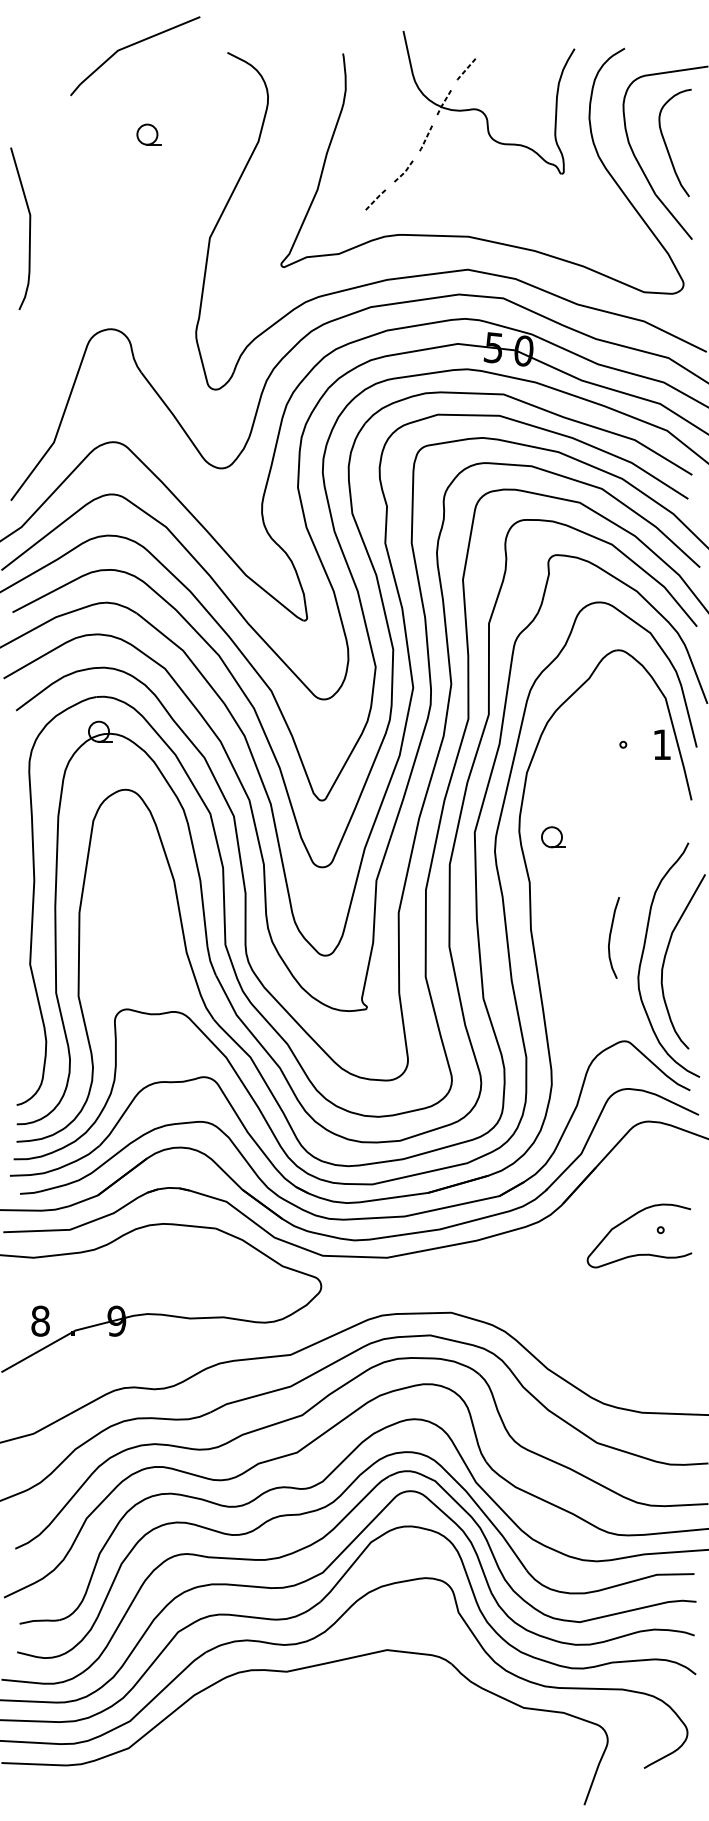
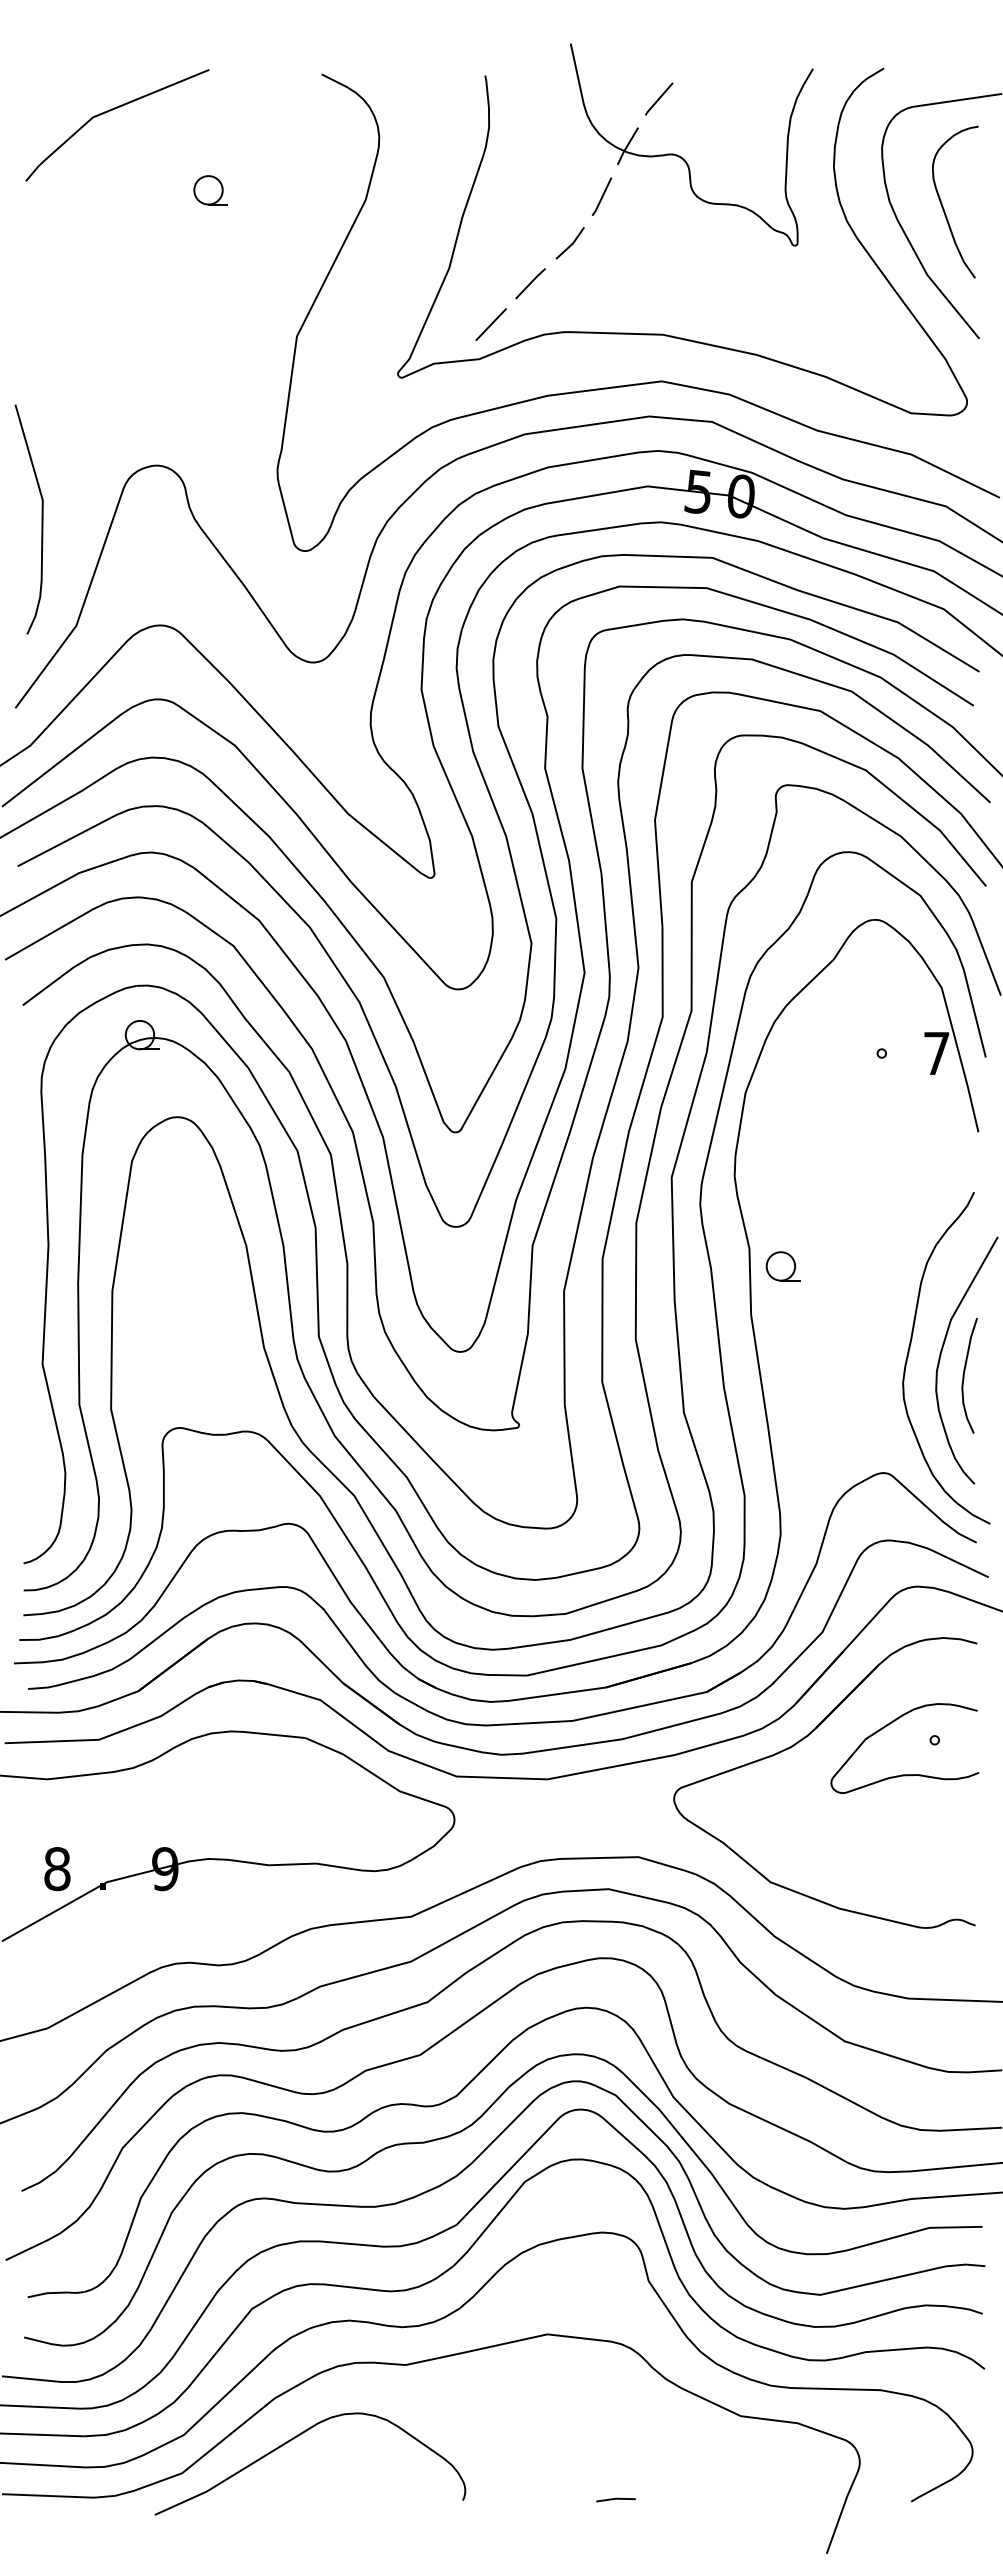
line: (130, 46) -> (110, 111), moved
line: (465, 70) -> (658, 99), dashed -> solid
line: (442, 104) -> (626, 147), dashed -> solid
line: (425, 139) -> (602, 197), dashed -> solid
line: (404, 172) -> (572, 244), dashed -> solid
line: (374, 200) -> (530, 283), dashed -> solid
curve: (29, 228) -> (41, 519), moved
line: (346, 229) -> (490, 324), added
text: (661, 744) -> (936, 1053), 1 -> 7
part: (553, 837) -> (782, 1266), moved
curve: (610, 937) -> (964, 1375), moved
part: (564, 1232) -> (798, 1743), added
curve: (210, 1722) -> (297, 2437), added
line: (435, 1766) -> (615, 2499), added

